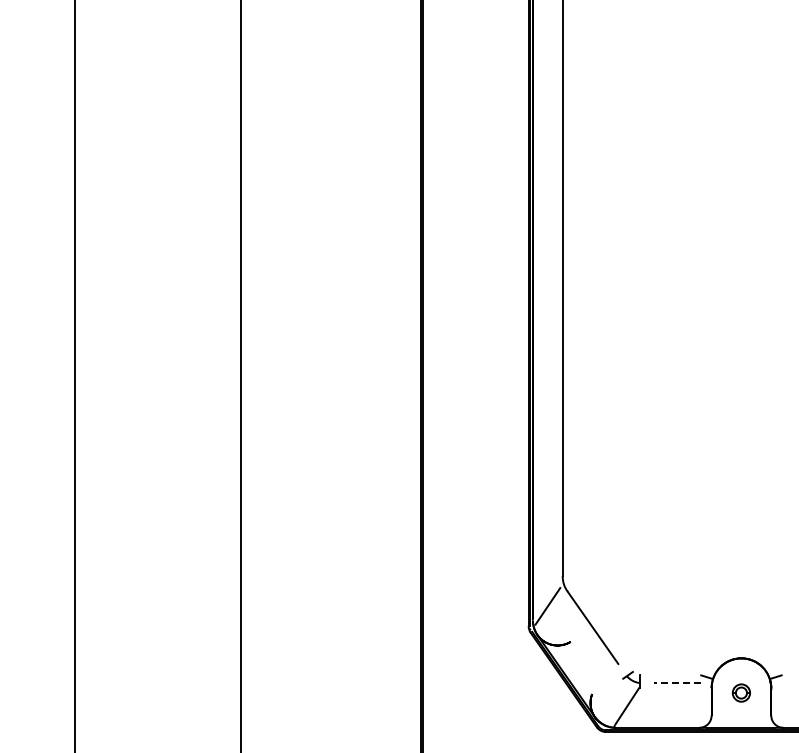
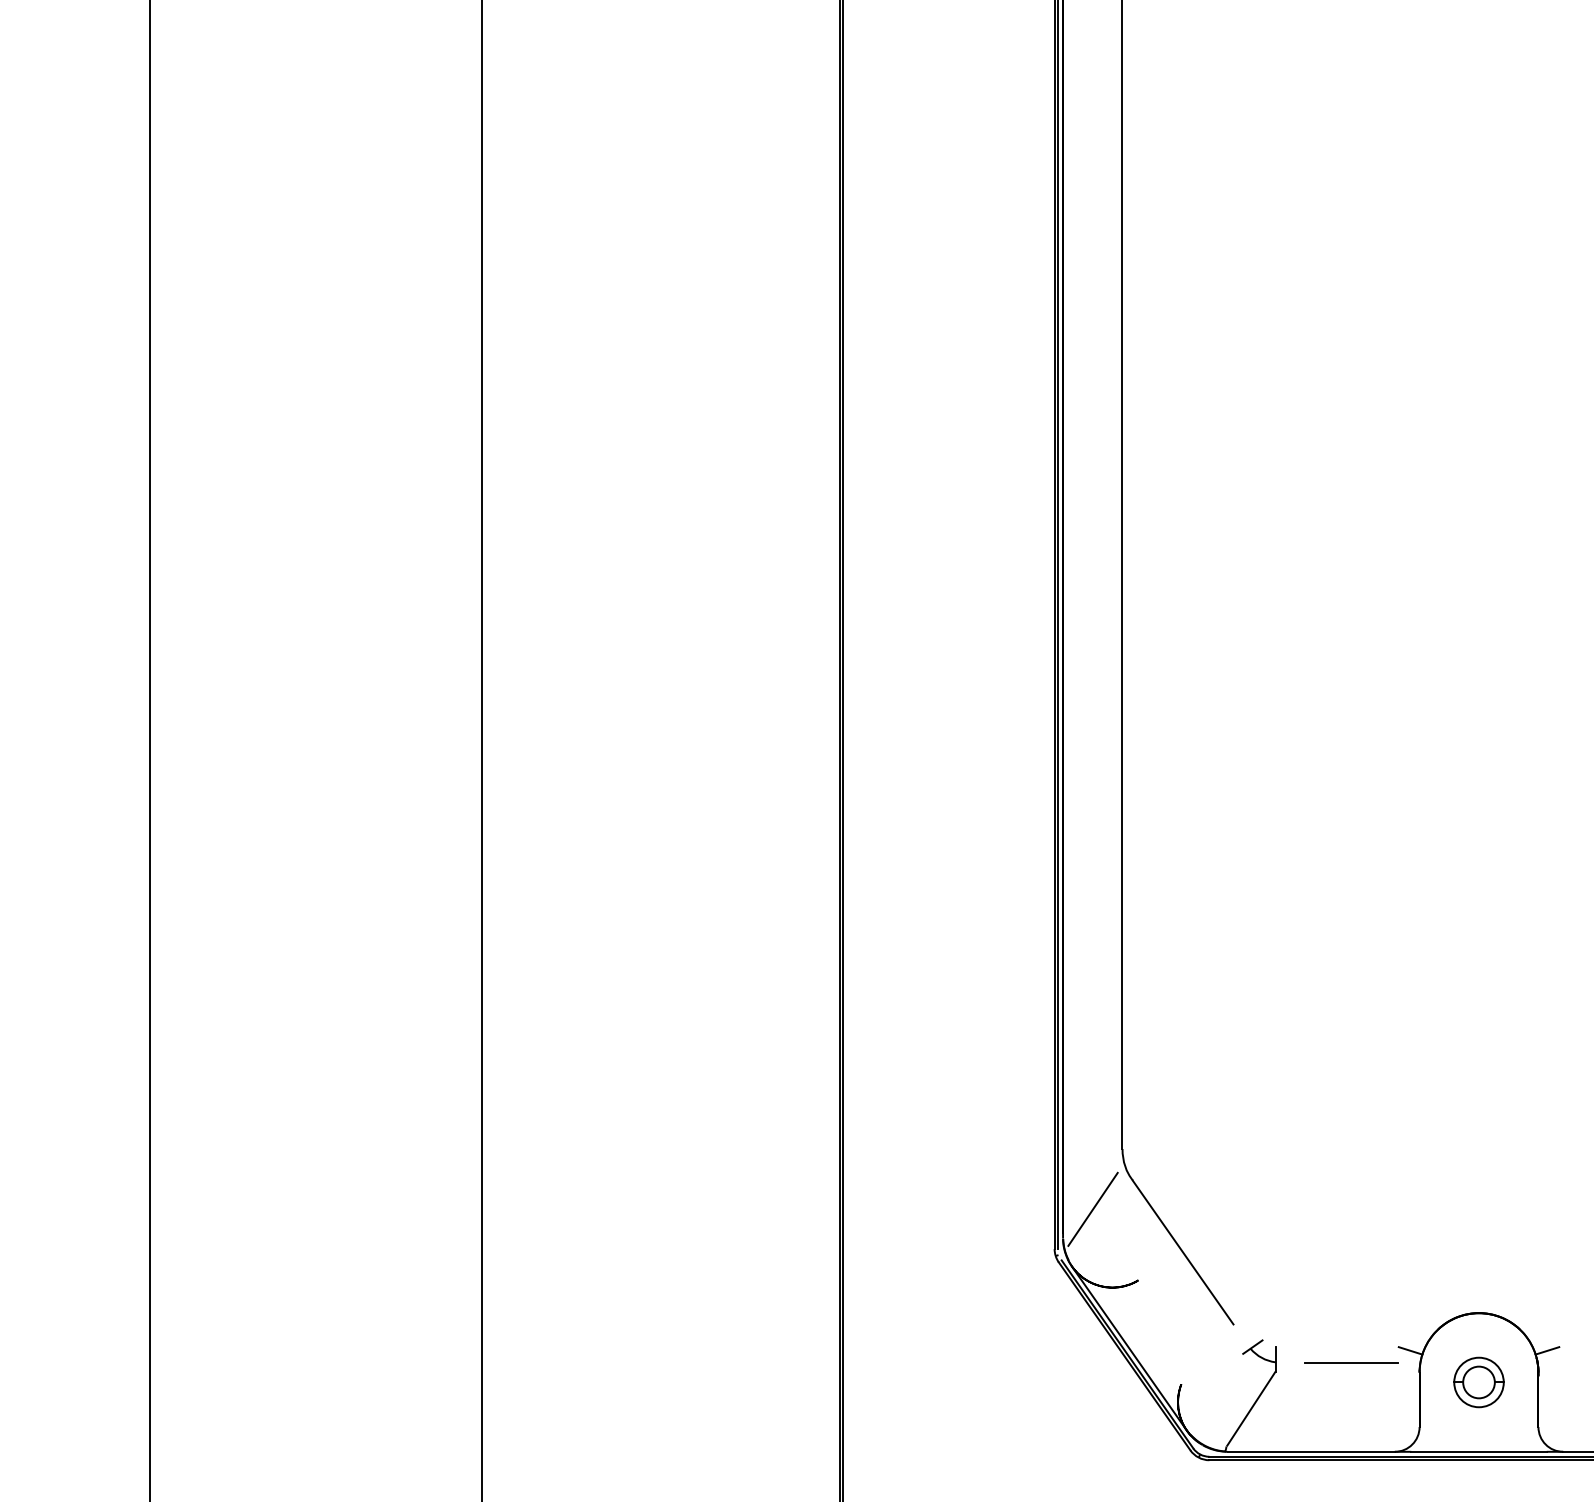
line: (677, 683) -> (1351, 1363), dashed -> solid
part: (741, 692) -> (1479, 1381), size x1.43

